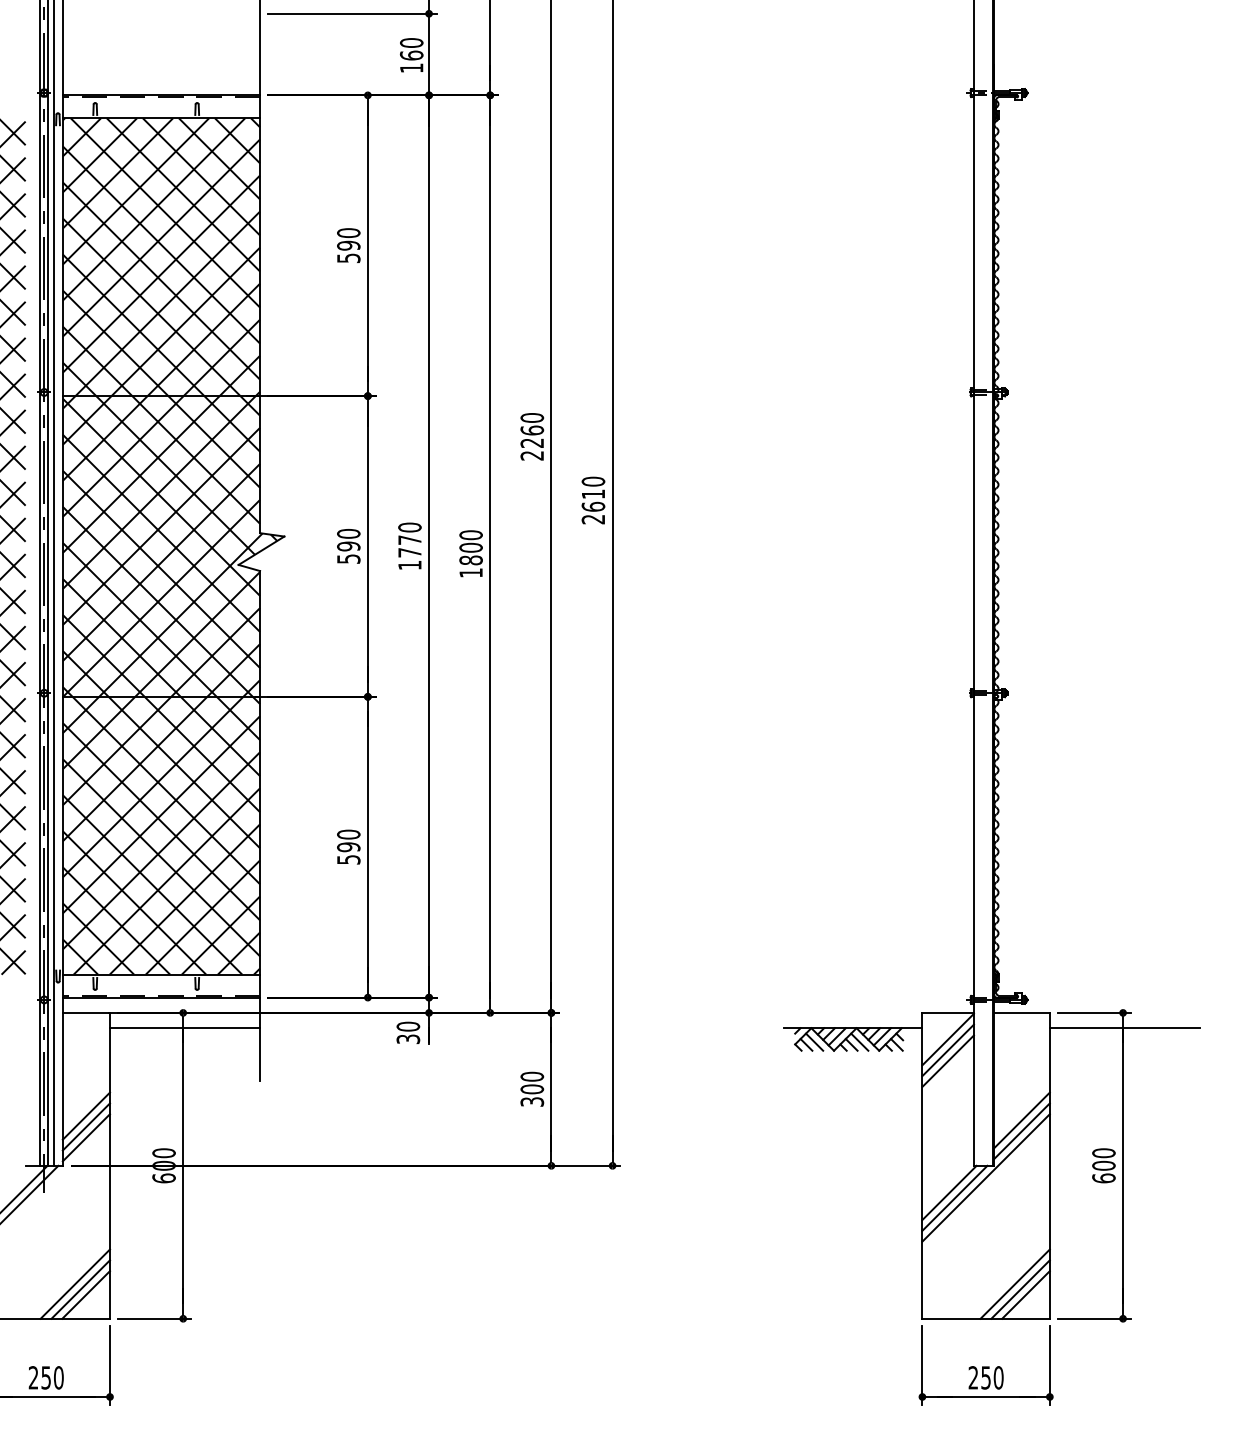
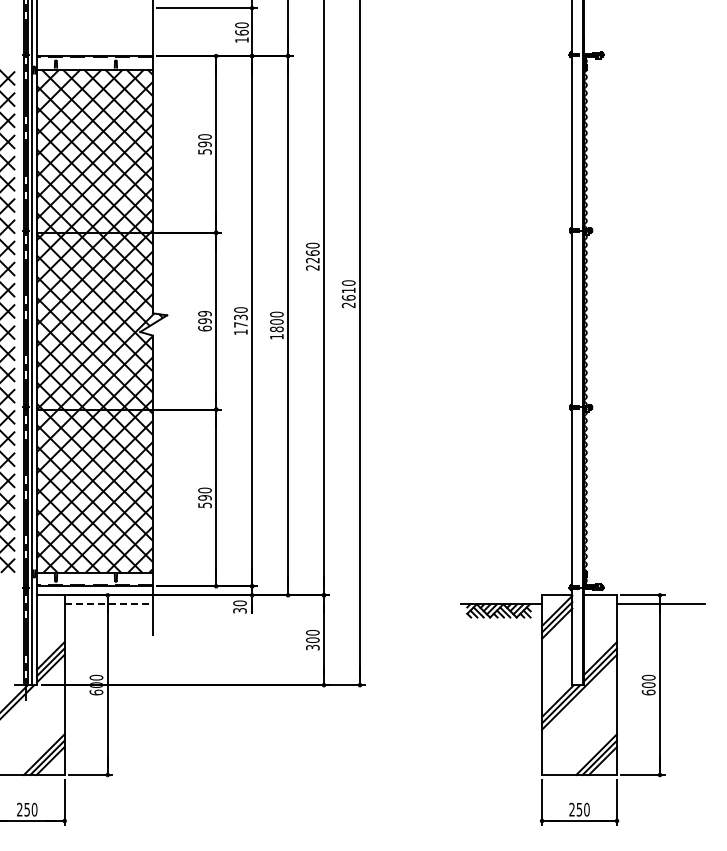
text: (409, 540) -> (240, 317), 1770 -> 1730
text: (347, 547) -> (204, 321), 590 -> 699
line: (186, 1028) -> (109, 604), solid -> dashed

